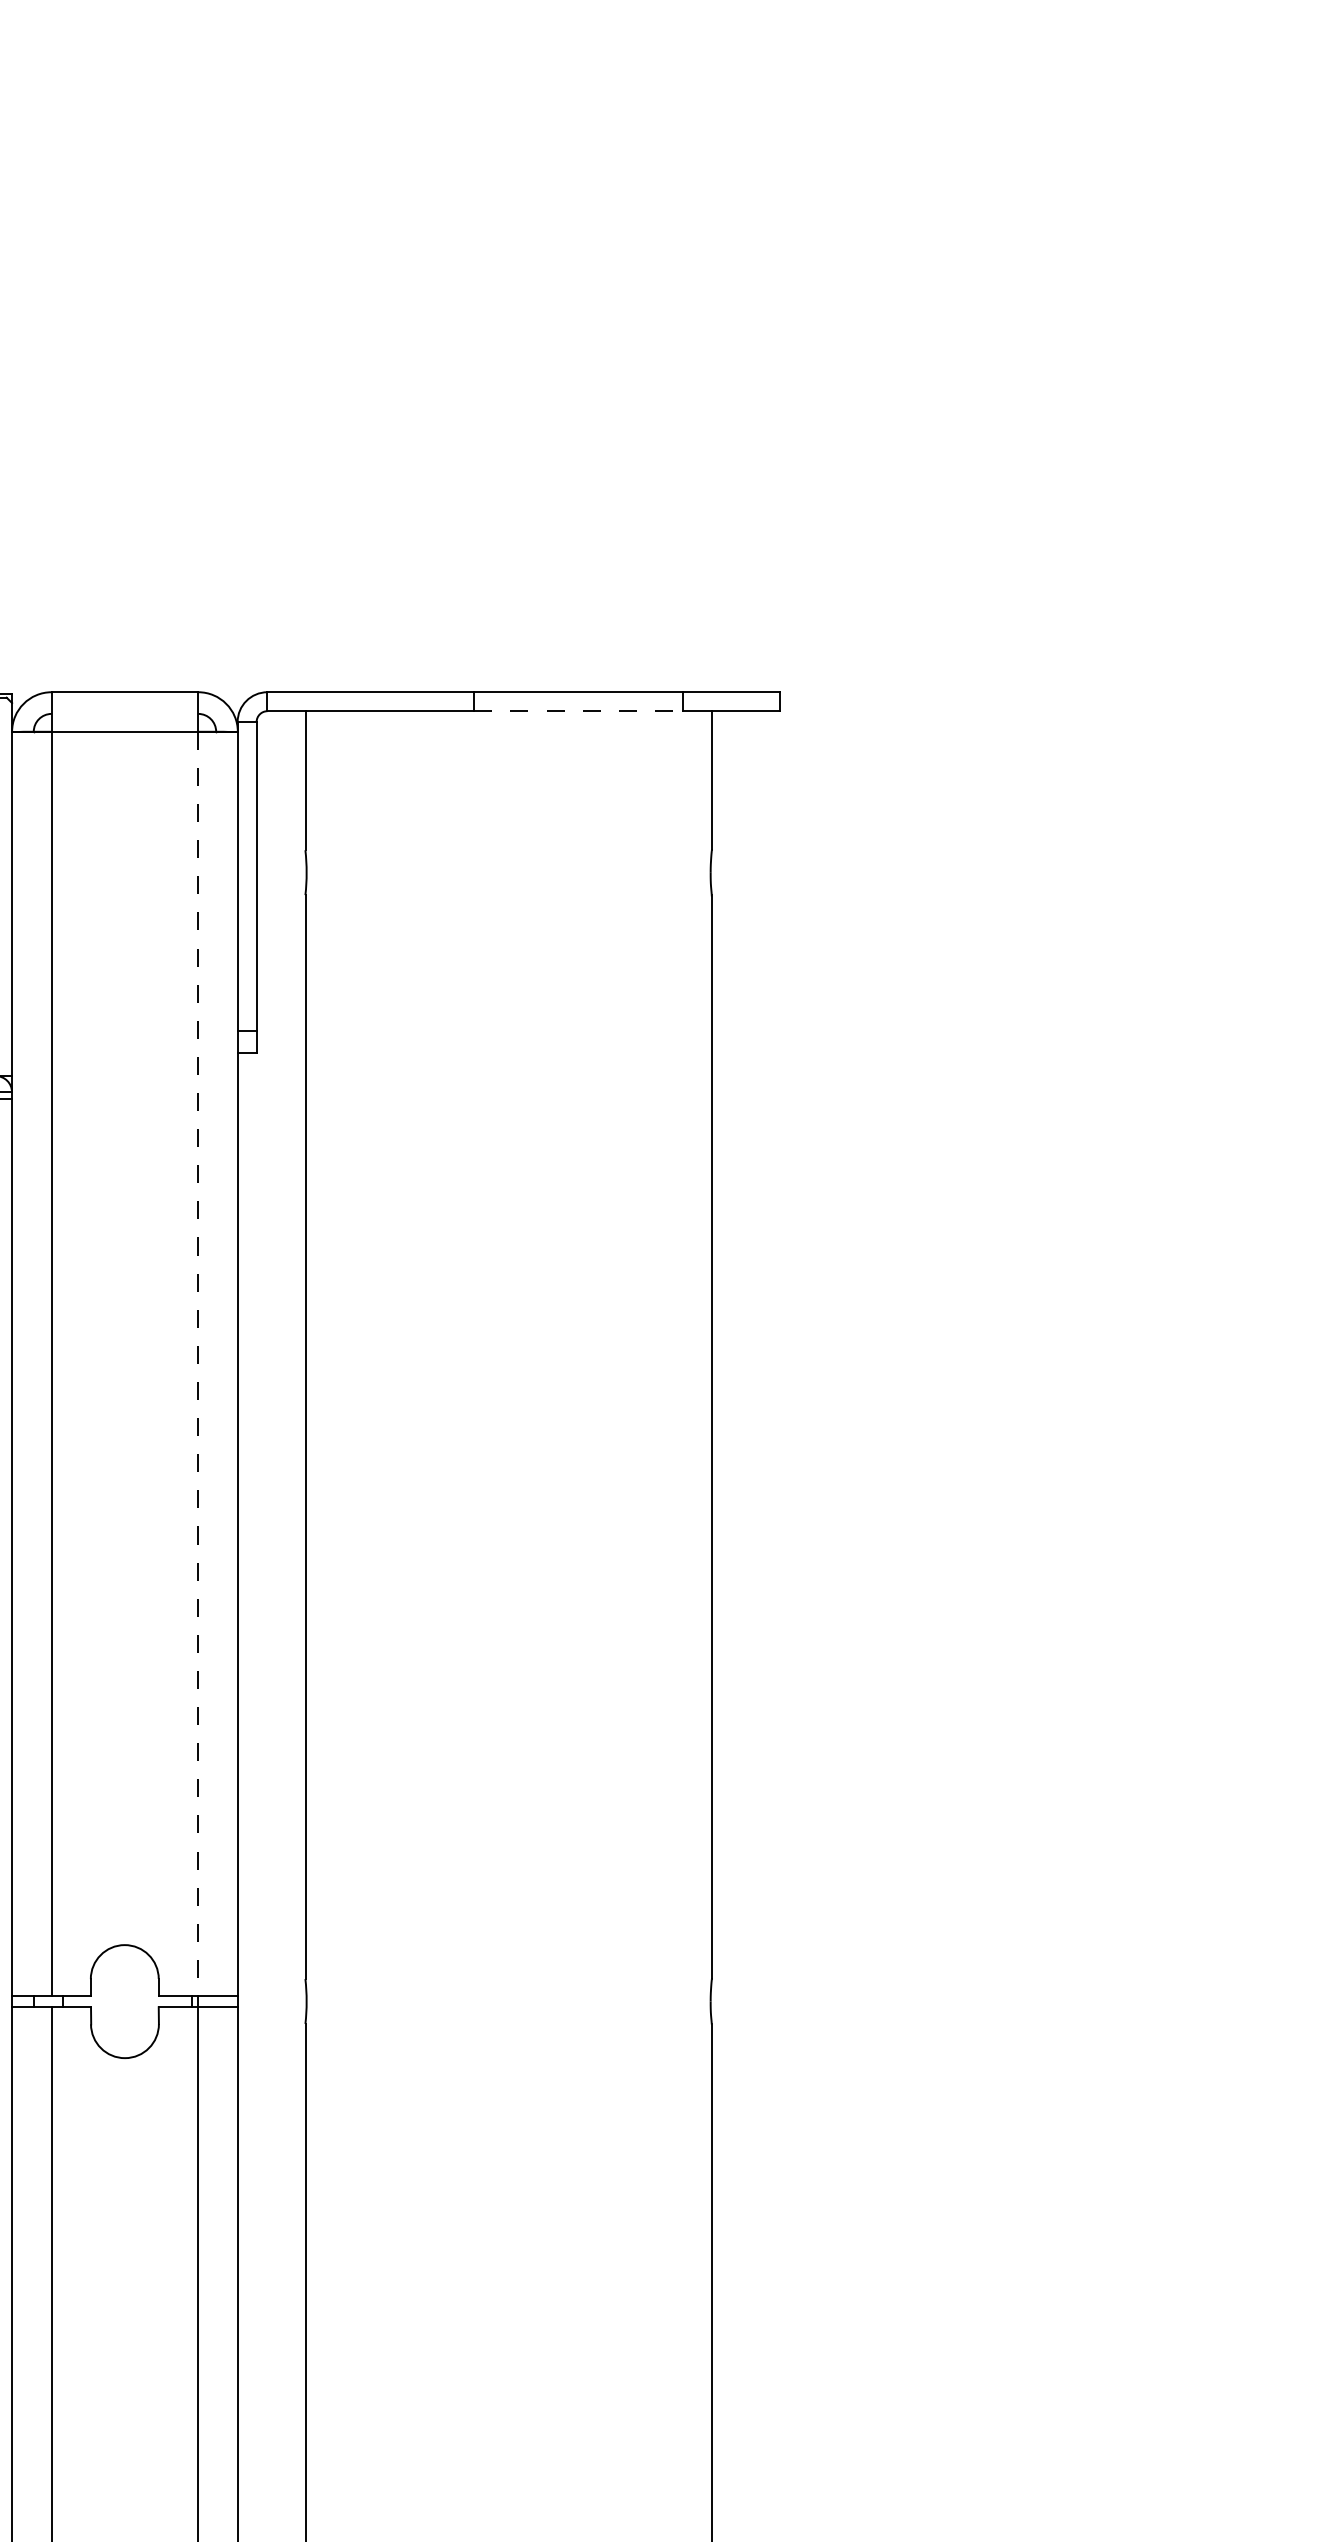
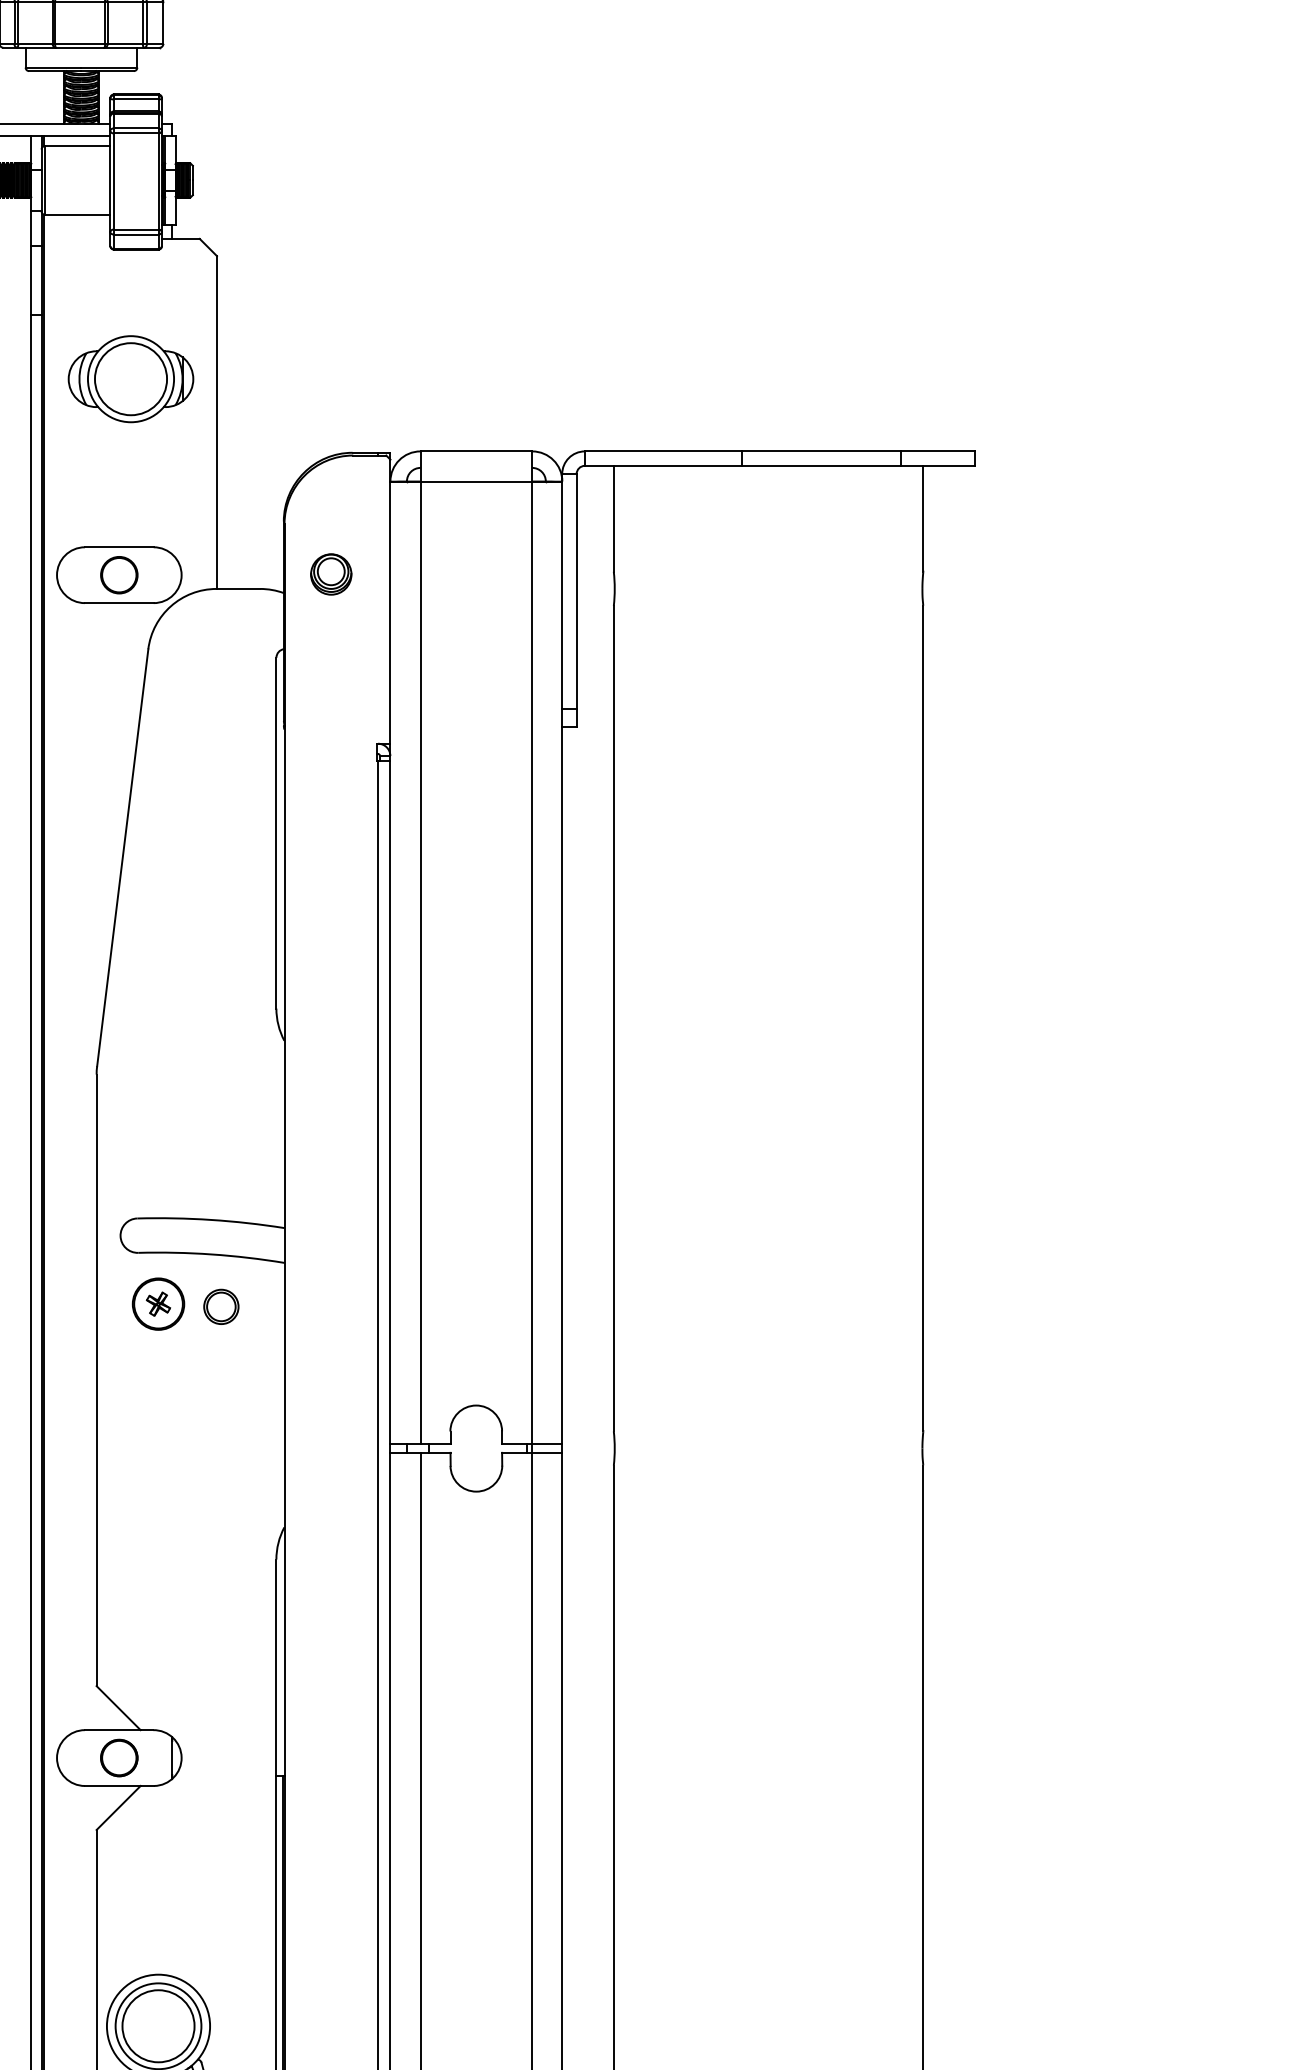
line: (579, 710) -> (822, 465), dashed -> solid
line: (198, 1364) -> (532, 963), dashed -> solid

